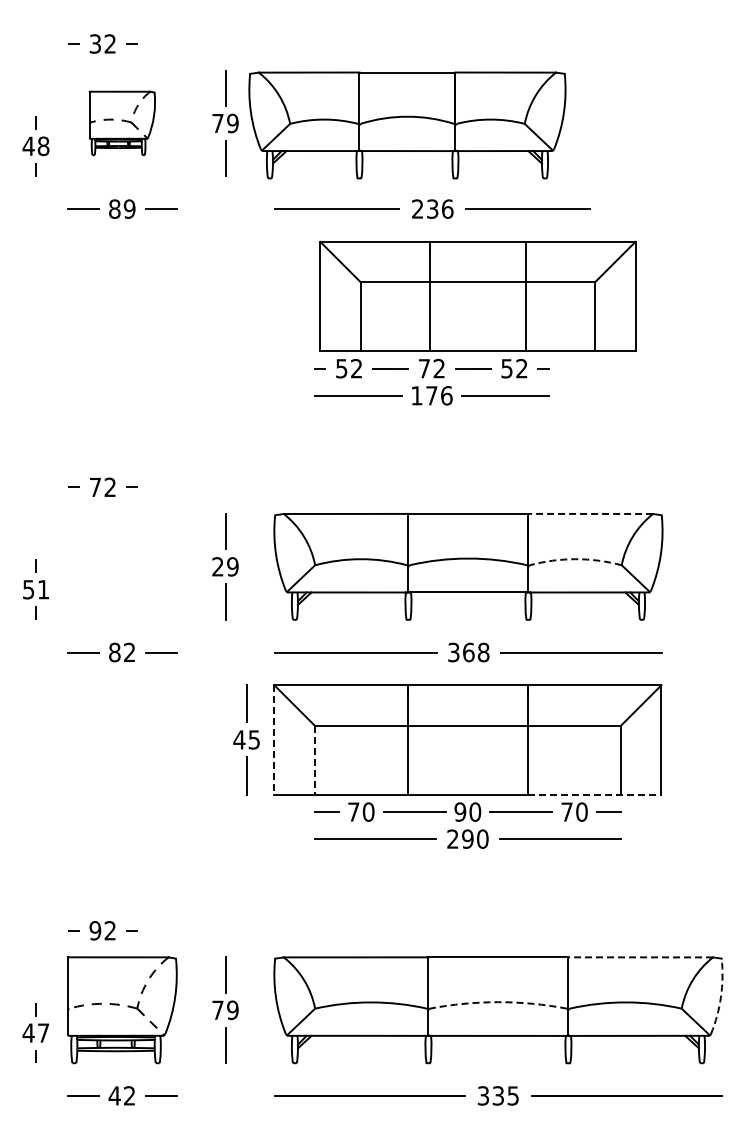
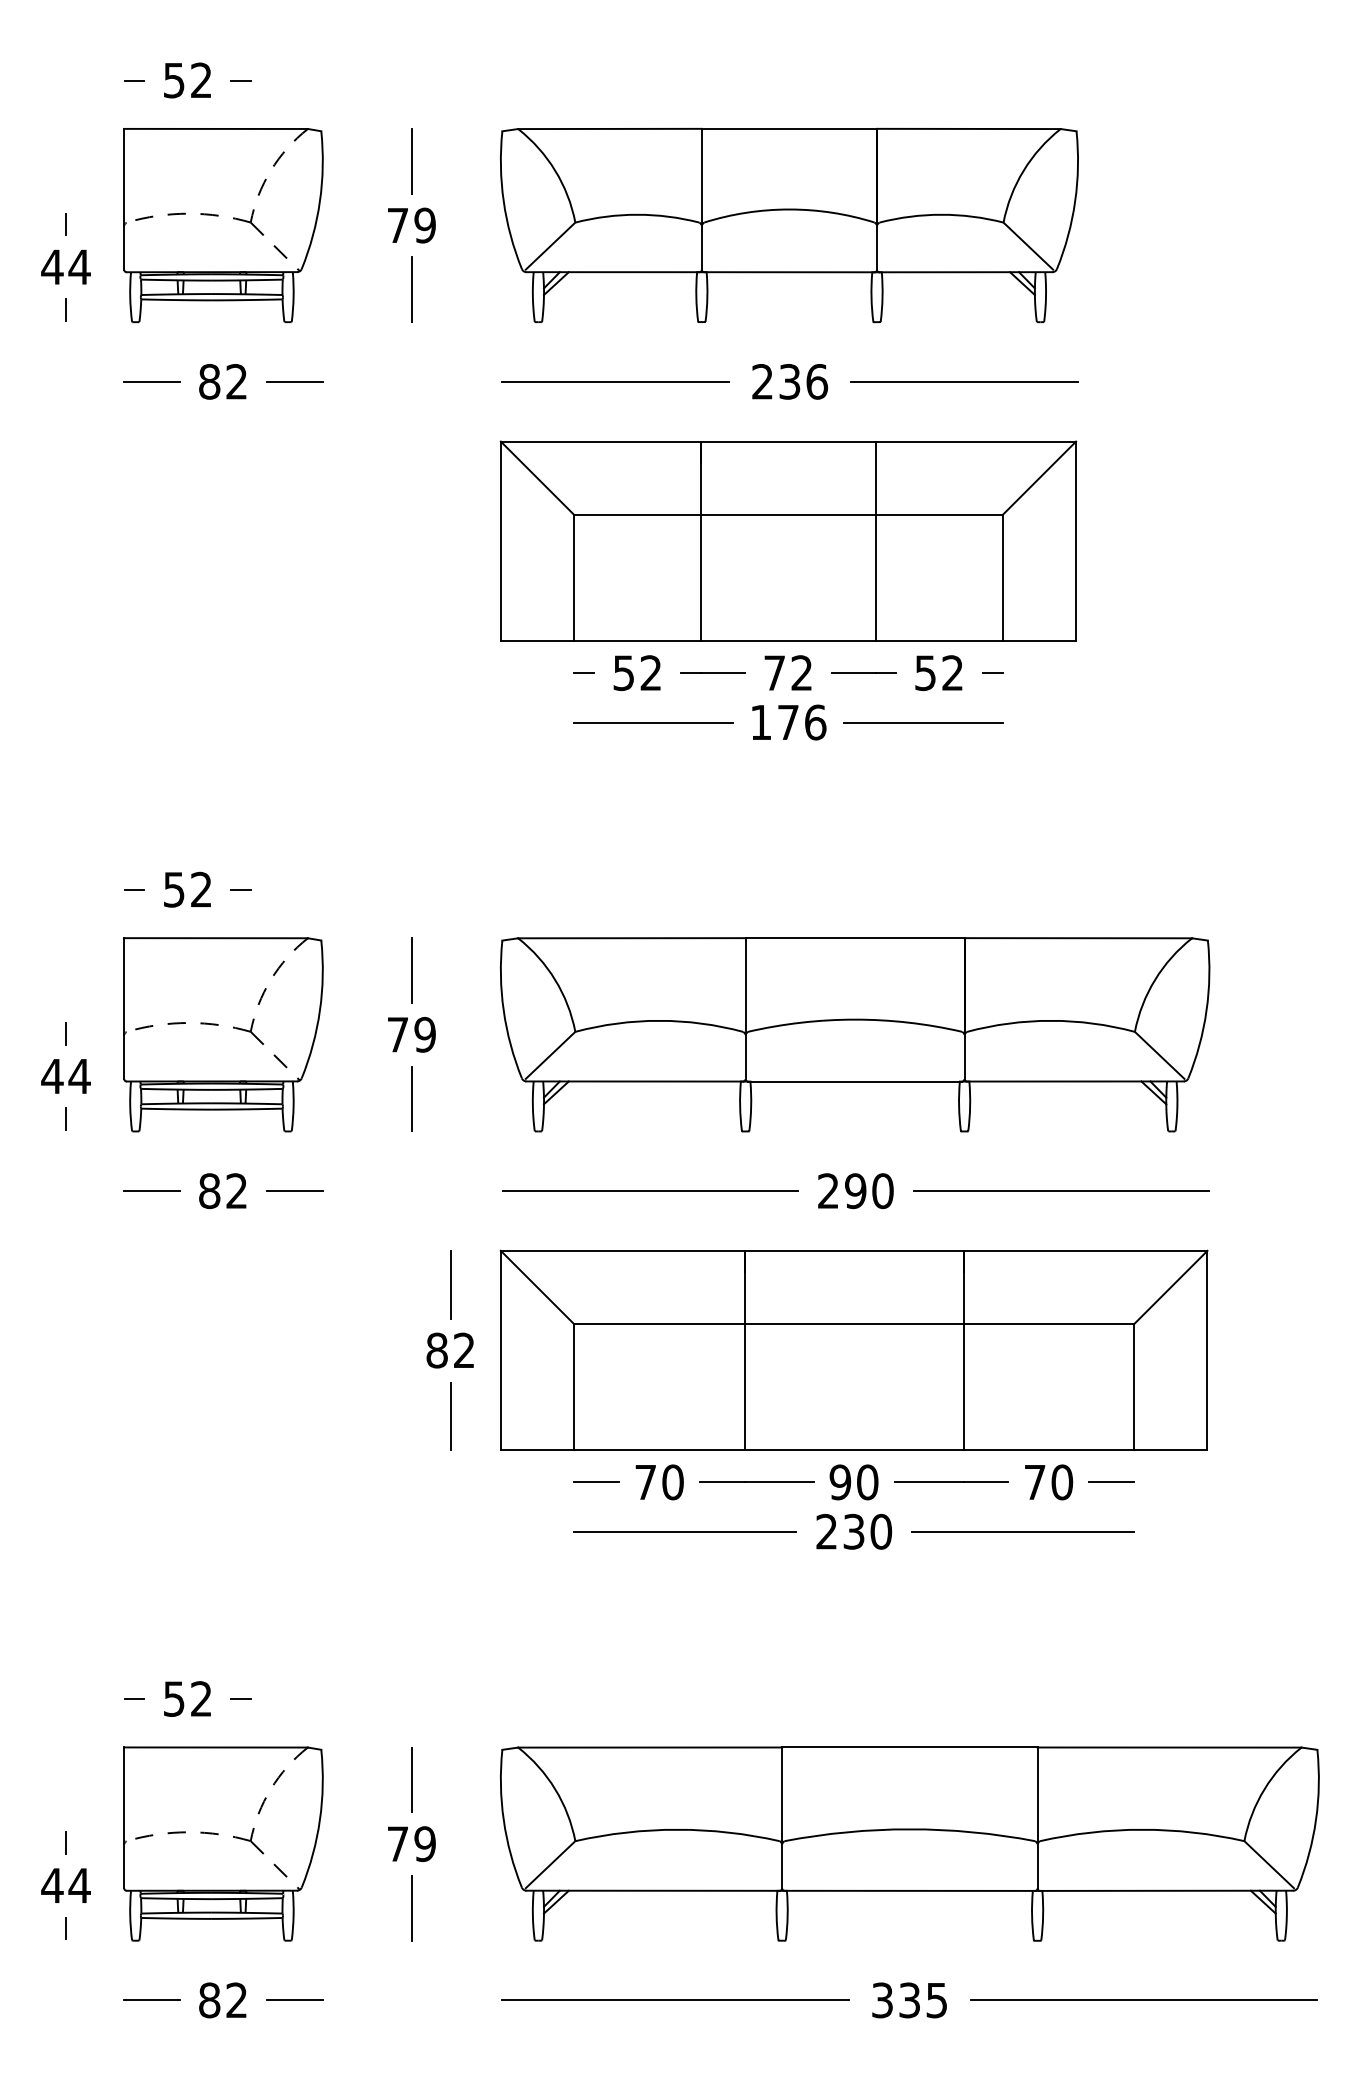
text: (95, 43) -> (174, 79), 32 -> 52
part: (122, 123) -> (223, 225), size x1.67
part: (407, 125) -> (789, 225), moved
text: (43, 146) -> (79, 267), 48 -> 44
text: (129, 208) -> (236, 380), 89 -> 82
part: (477, 295) -> (787, 539), moved
text: (94, 487) -> (172, 889), 72 -> 52
line: (590, 513) -> (1077, 937), dashed -> solid
arc: (575, 559) -> (1050, 1021), dashed -> solid
part: (122, 566) -> (223, 1034), added
text: (217, 566) -> (397, 1034), 29 -> 79
text: (35, 589) -> (64, 1076), 51 -> 44
text: (468, 652) -> (855, 1191), 368 -> 290
text: (246, 739) -> (450, 1349), 45 -> 82
line: (274, 739) -> (501, 1349), dashed -> solid
line: (314, 760) -> (574, 1388), dashed -> solid
line: (594, 794) -> (1085, 1450), dashed -> solid
text: (467, 838) -> (853, 1530), 290 -> 230
text: (95, 930) -> (174, 1698), 92 -> 52
line: (640, 957) -> (1169, 1747), dashed -> solid
arc: (720, 997) -> (1315, 1820), dashed -> solid
arc: (498, 1002) -> (909, 1829), dashed -> solid
text: (43, 1032) -> (79, 1884), 47 -> 44
text: (114, 1095) -> (209, 1999), 42 -> 82

